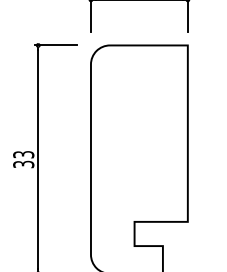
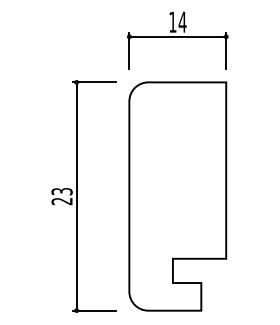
text: (23, 164) -> (61, 201), 33 -> 23

